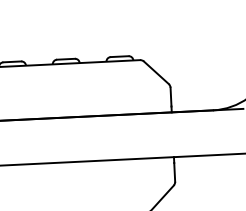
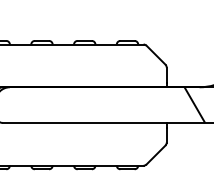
hatch: (207, 132) -> (194, 104), added

